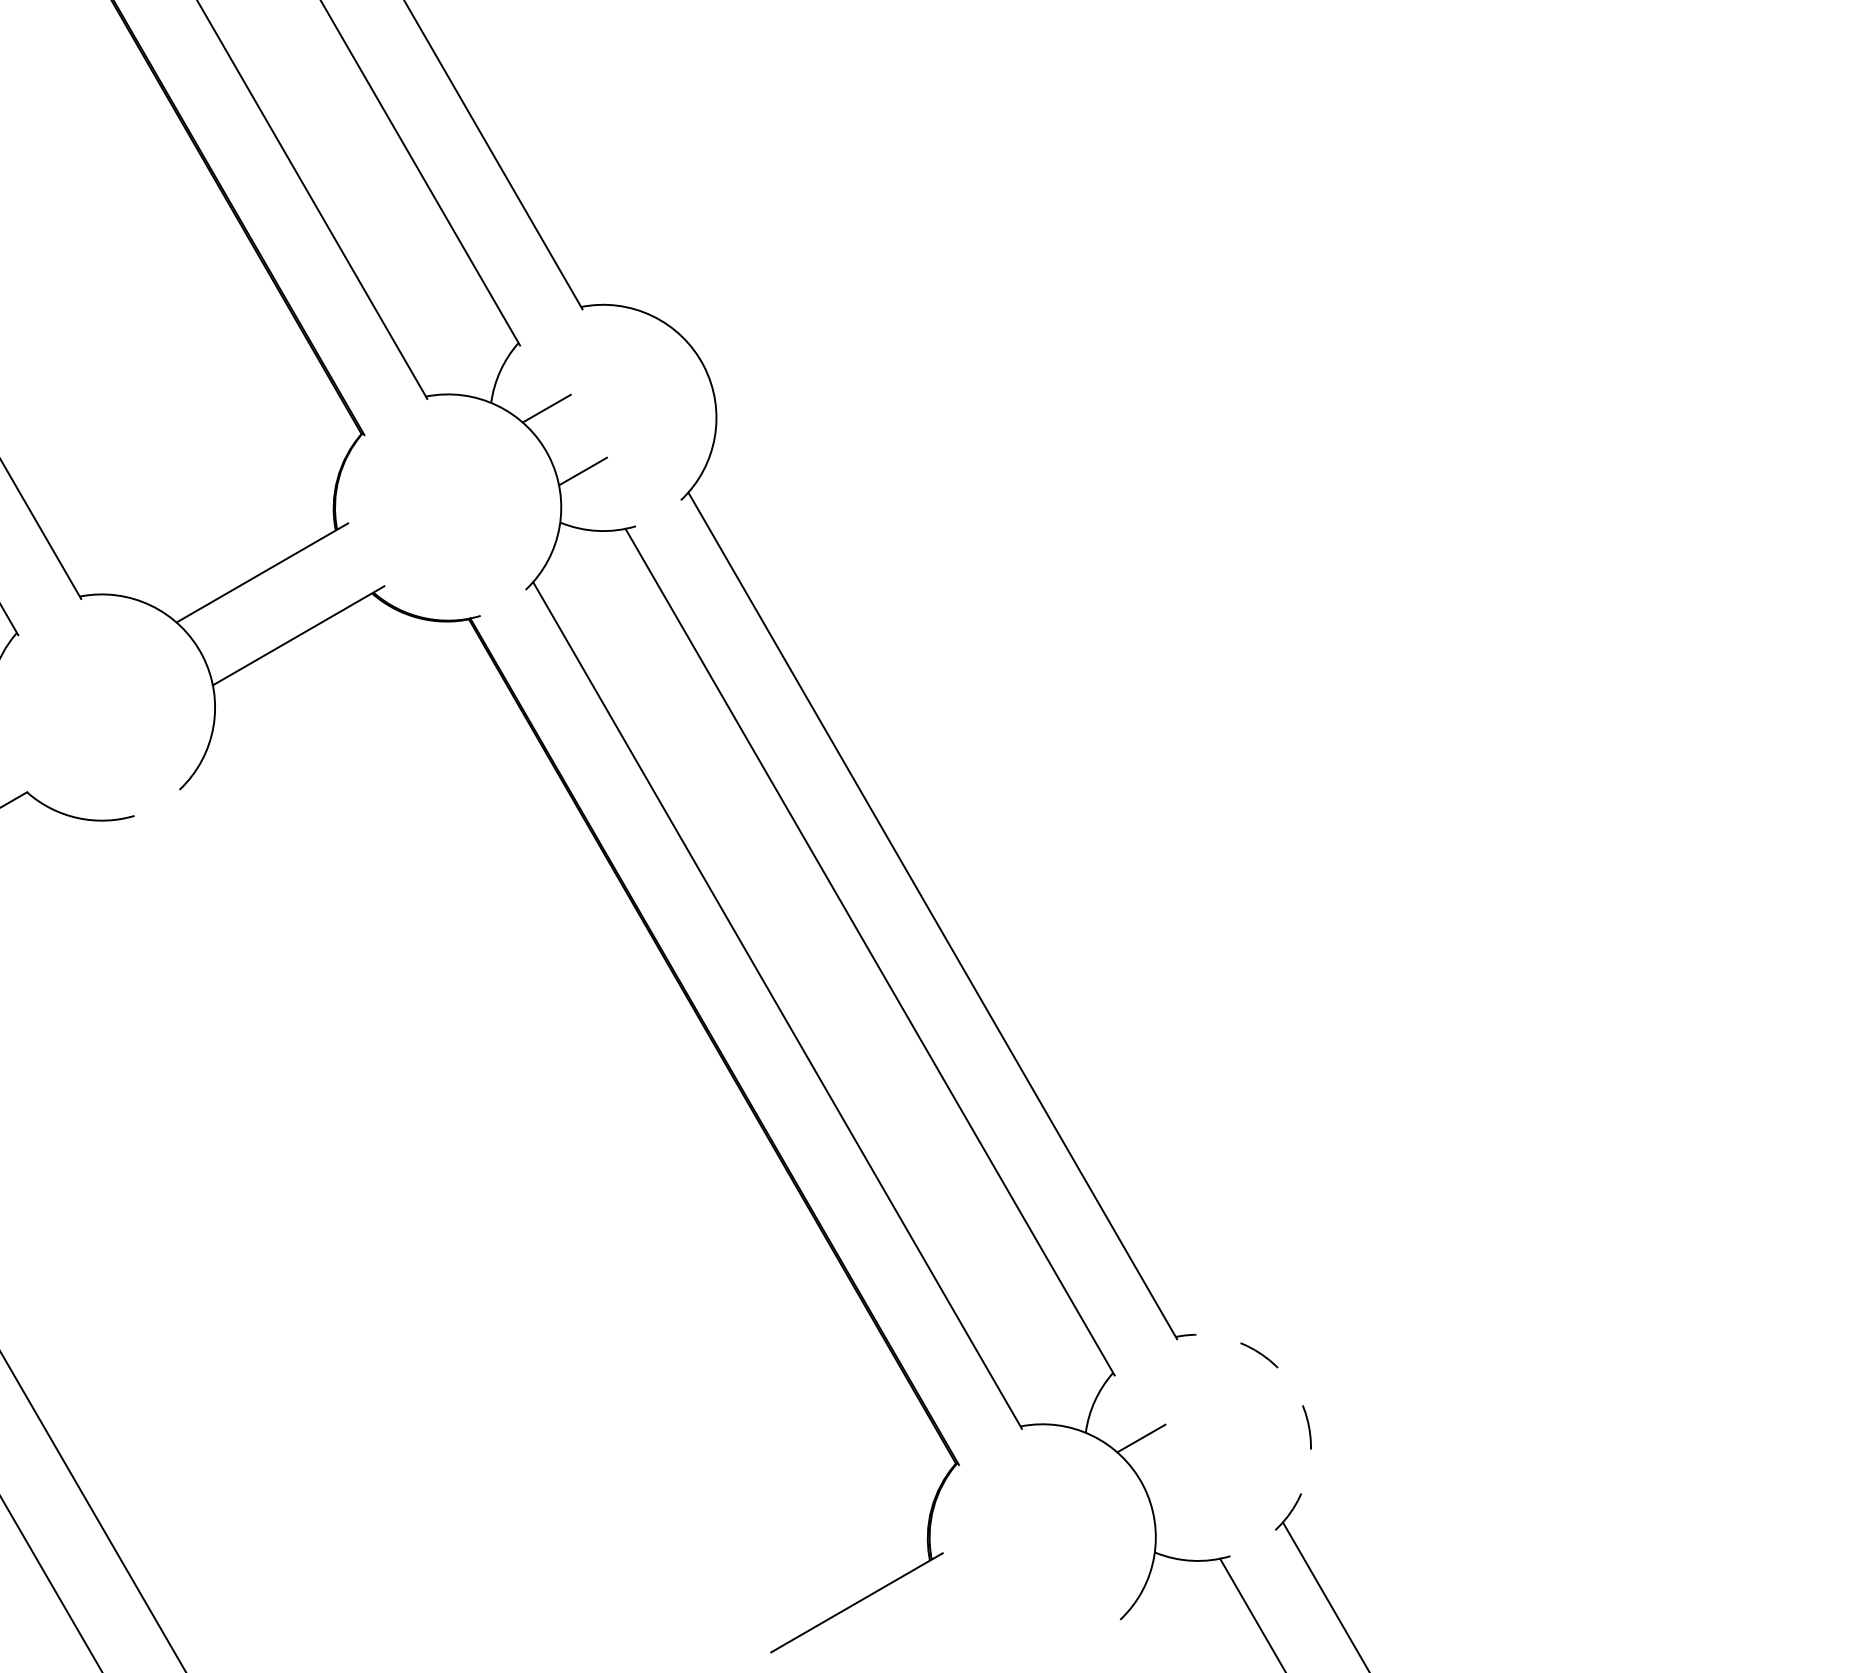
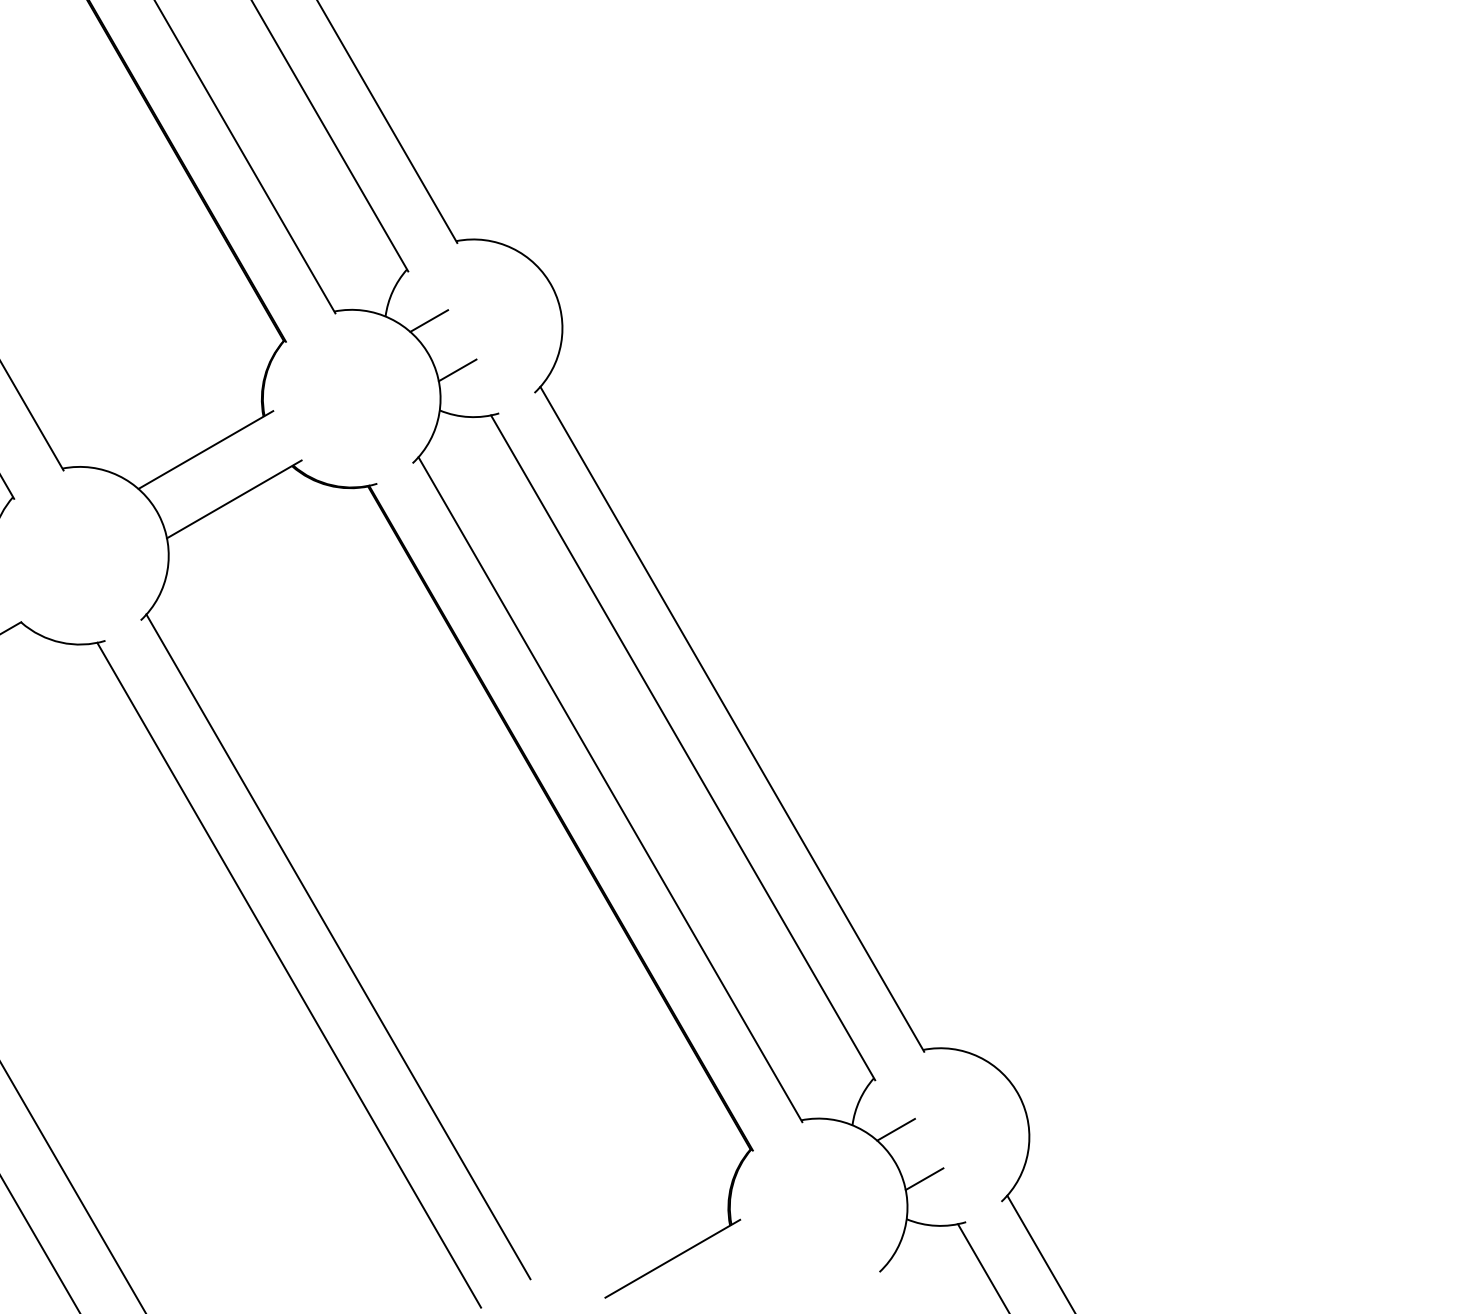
line: (430, 1205) -> (337, 946), added
line: (368, 1241) -> (289, 975), added
arc: (1298, 1395) -> (1019, 1095), dashed -> solid
line: (1177, 1501) -> (924, 1179), added

